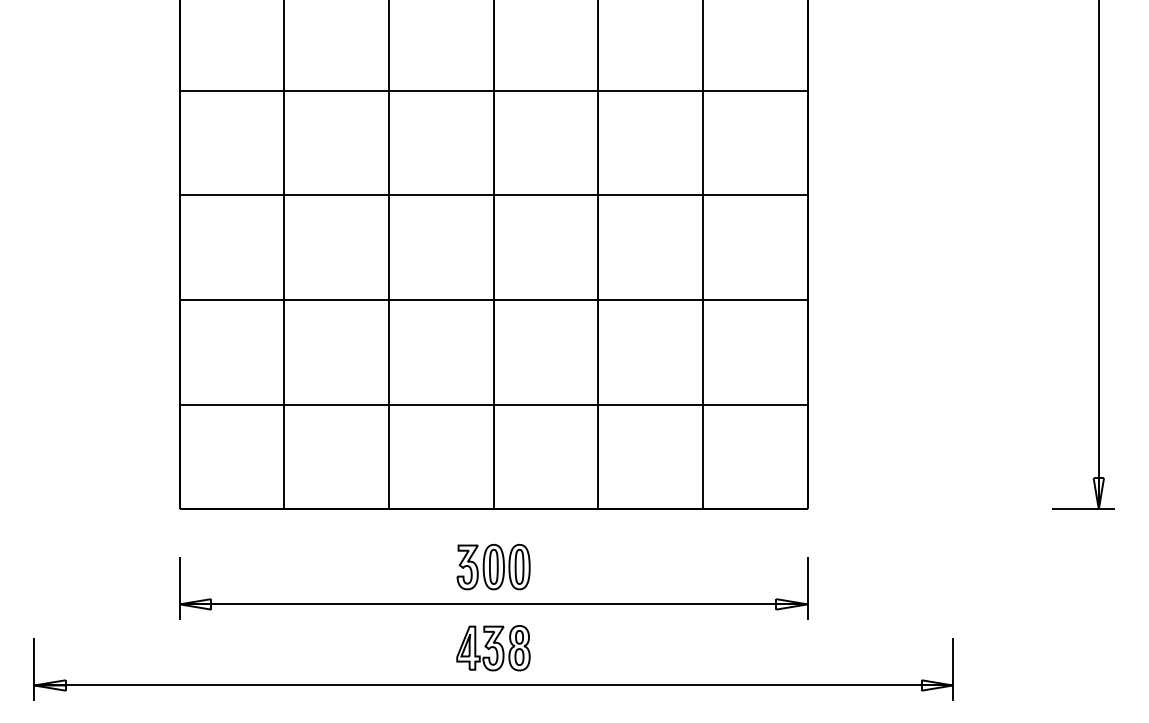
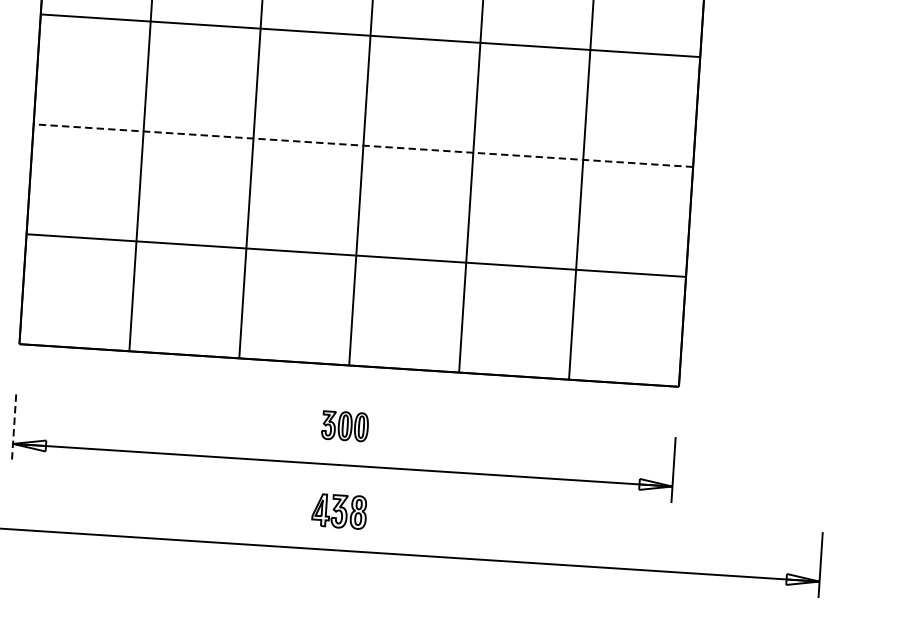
line: (493, 300) -> (363, 146), solid -> dashed
part: (493, 567) -> (345, 426), size x0.6
line: (179, 589) -> (13, 428), solid -> dashed
part: (493, 648) -> (339, 511), size x0.7

